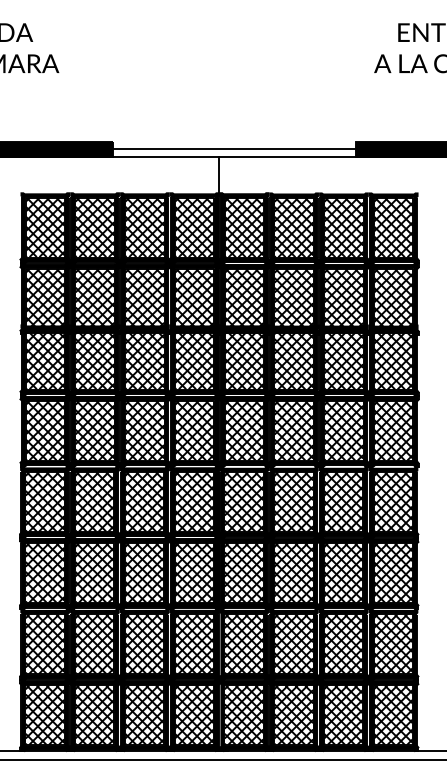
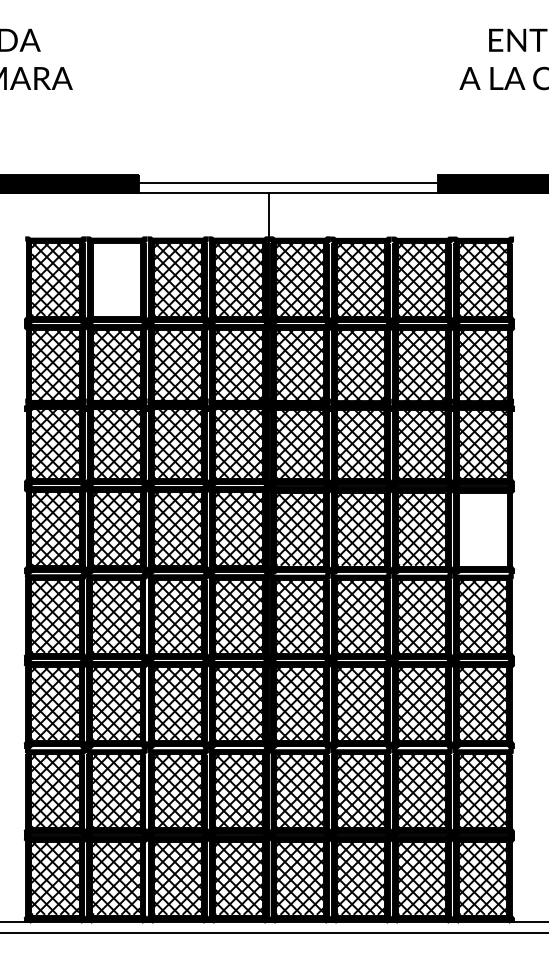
hatch: (94, 227) -> (116, 279), removed
hatch: (392, 430) -> (482, 529), removed

